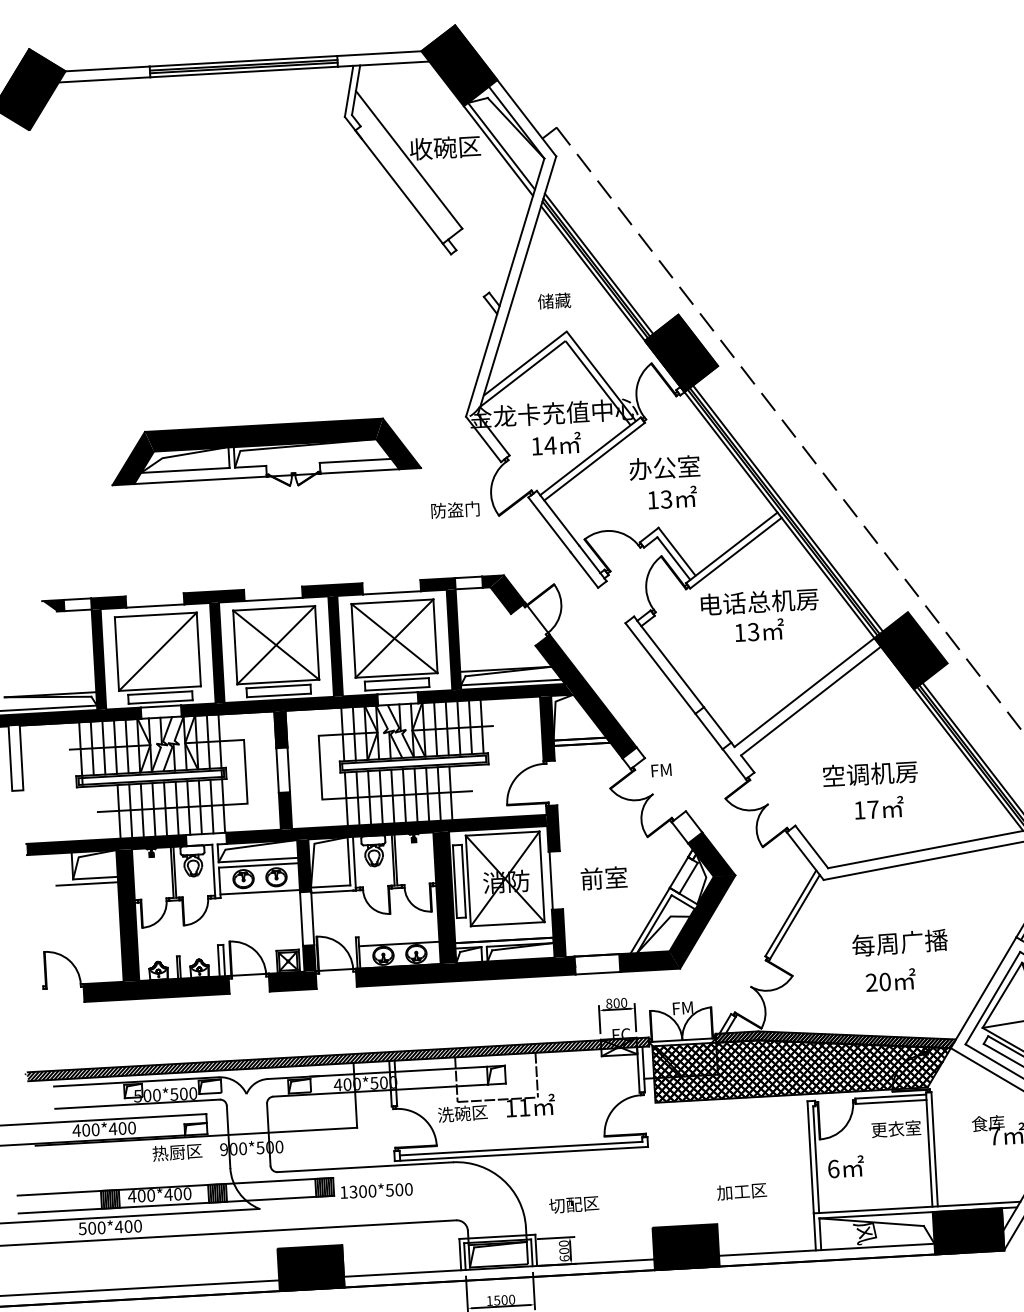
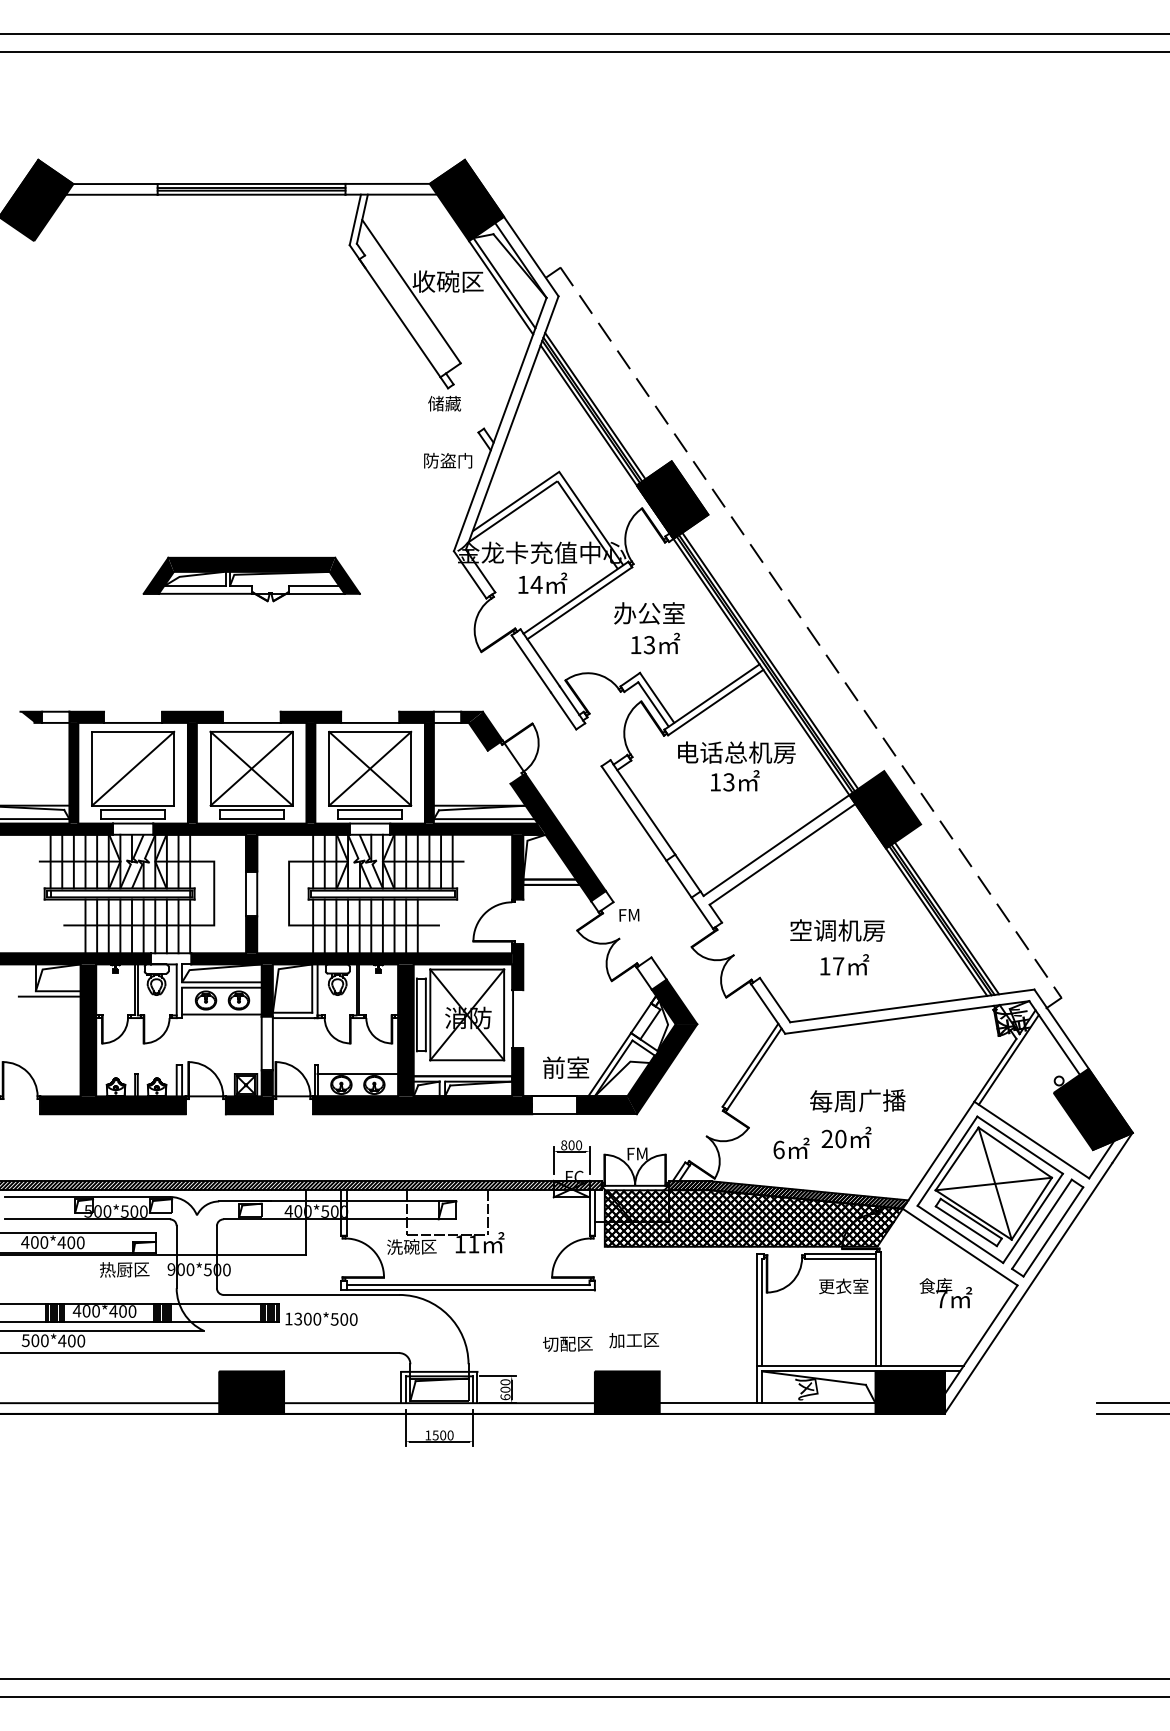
text: (554, 300) -> (444, 403), moved
part: (265, 456) -> (251, 579), size x0.7
text: (455, 509) -> (448, 460), moved
text: (604, 877) -> (566, 1067), moved
text: (846, 1166) -> (791, 1148), moved
text: (742, 1191) -> (634, 1340), moved
text: (573, 1204) -> (567, 1343), moved

